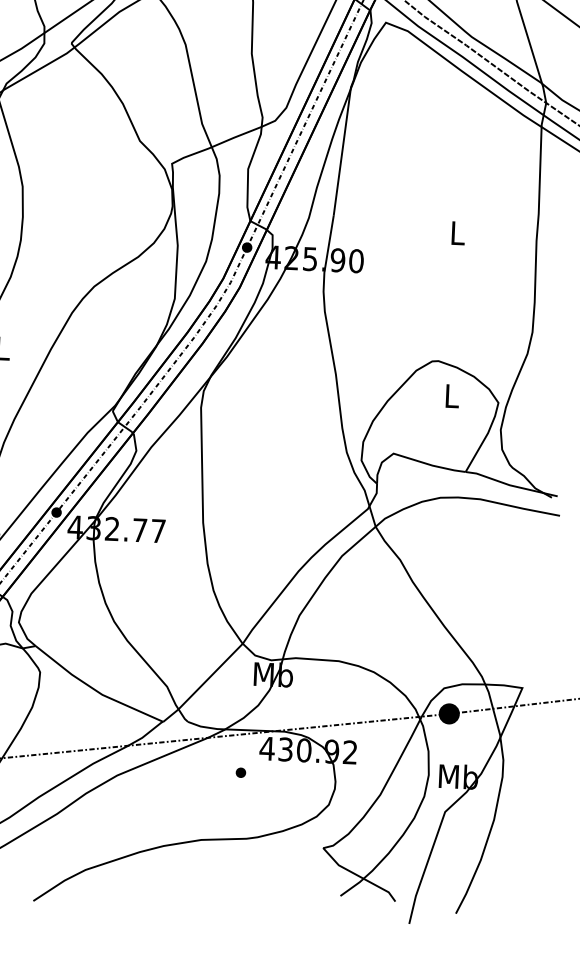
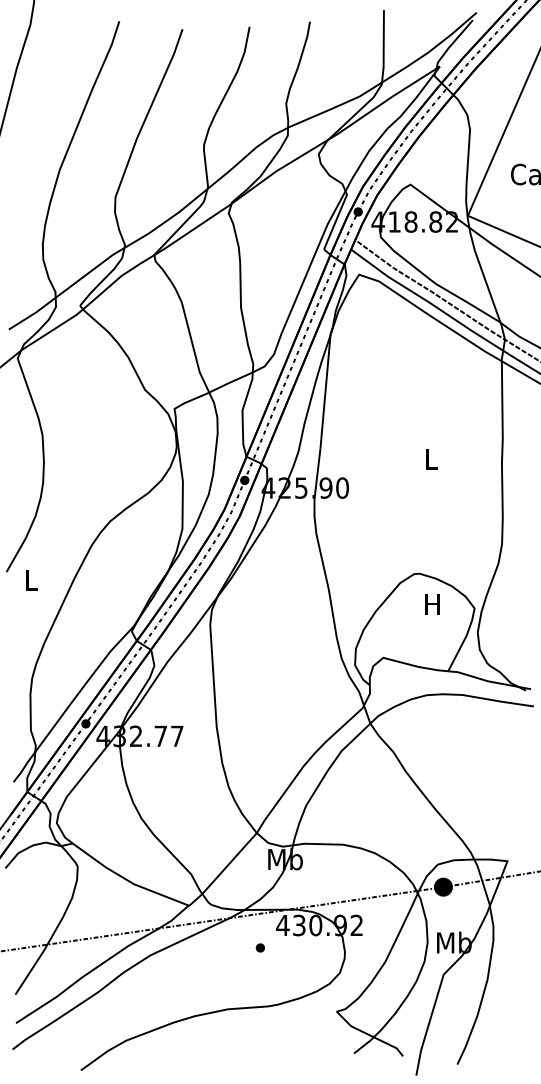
text: (451, 396) -> (432, 604), L -> H

